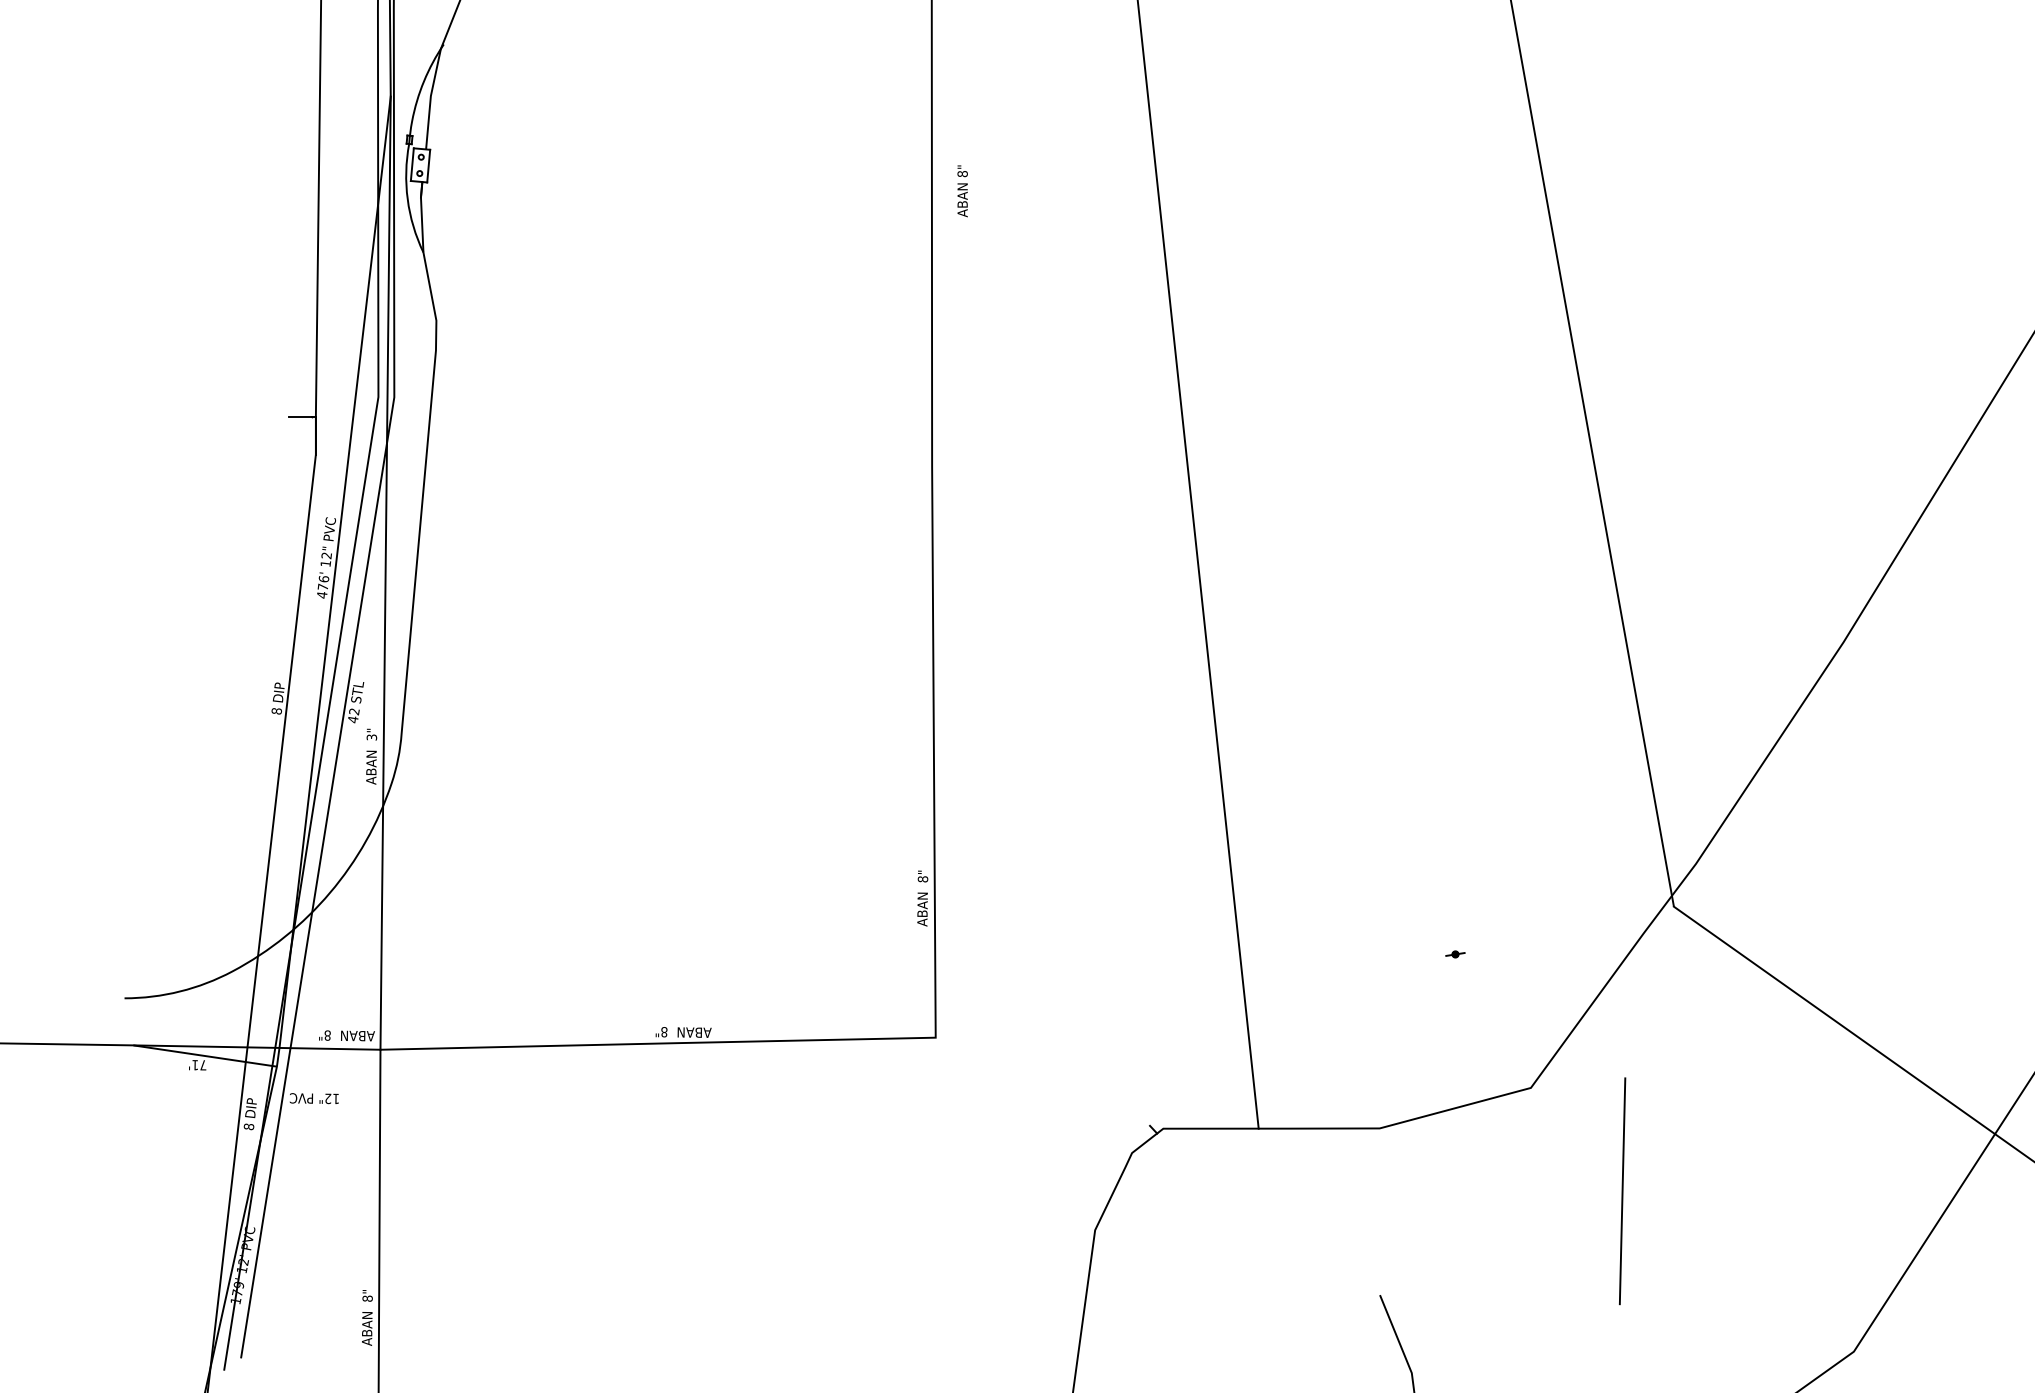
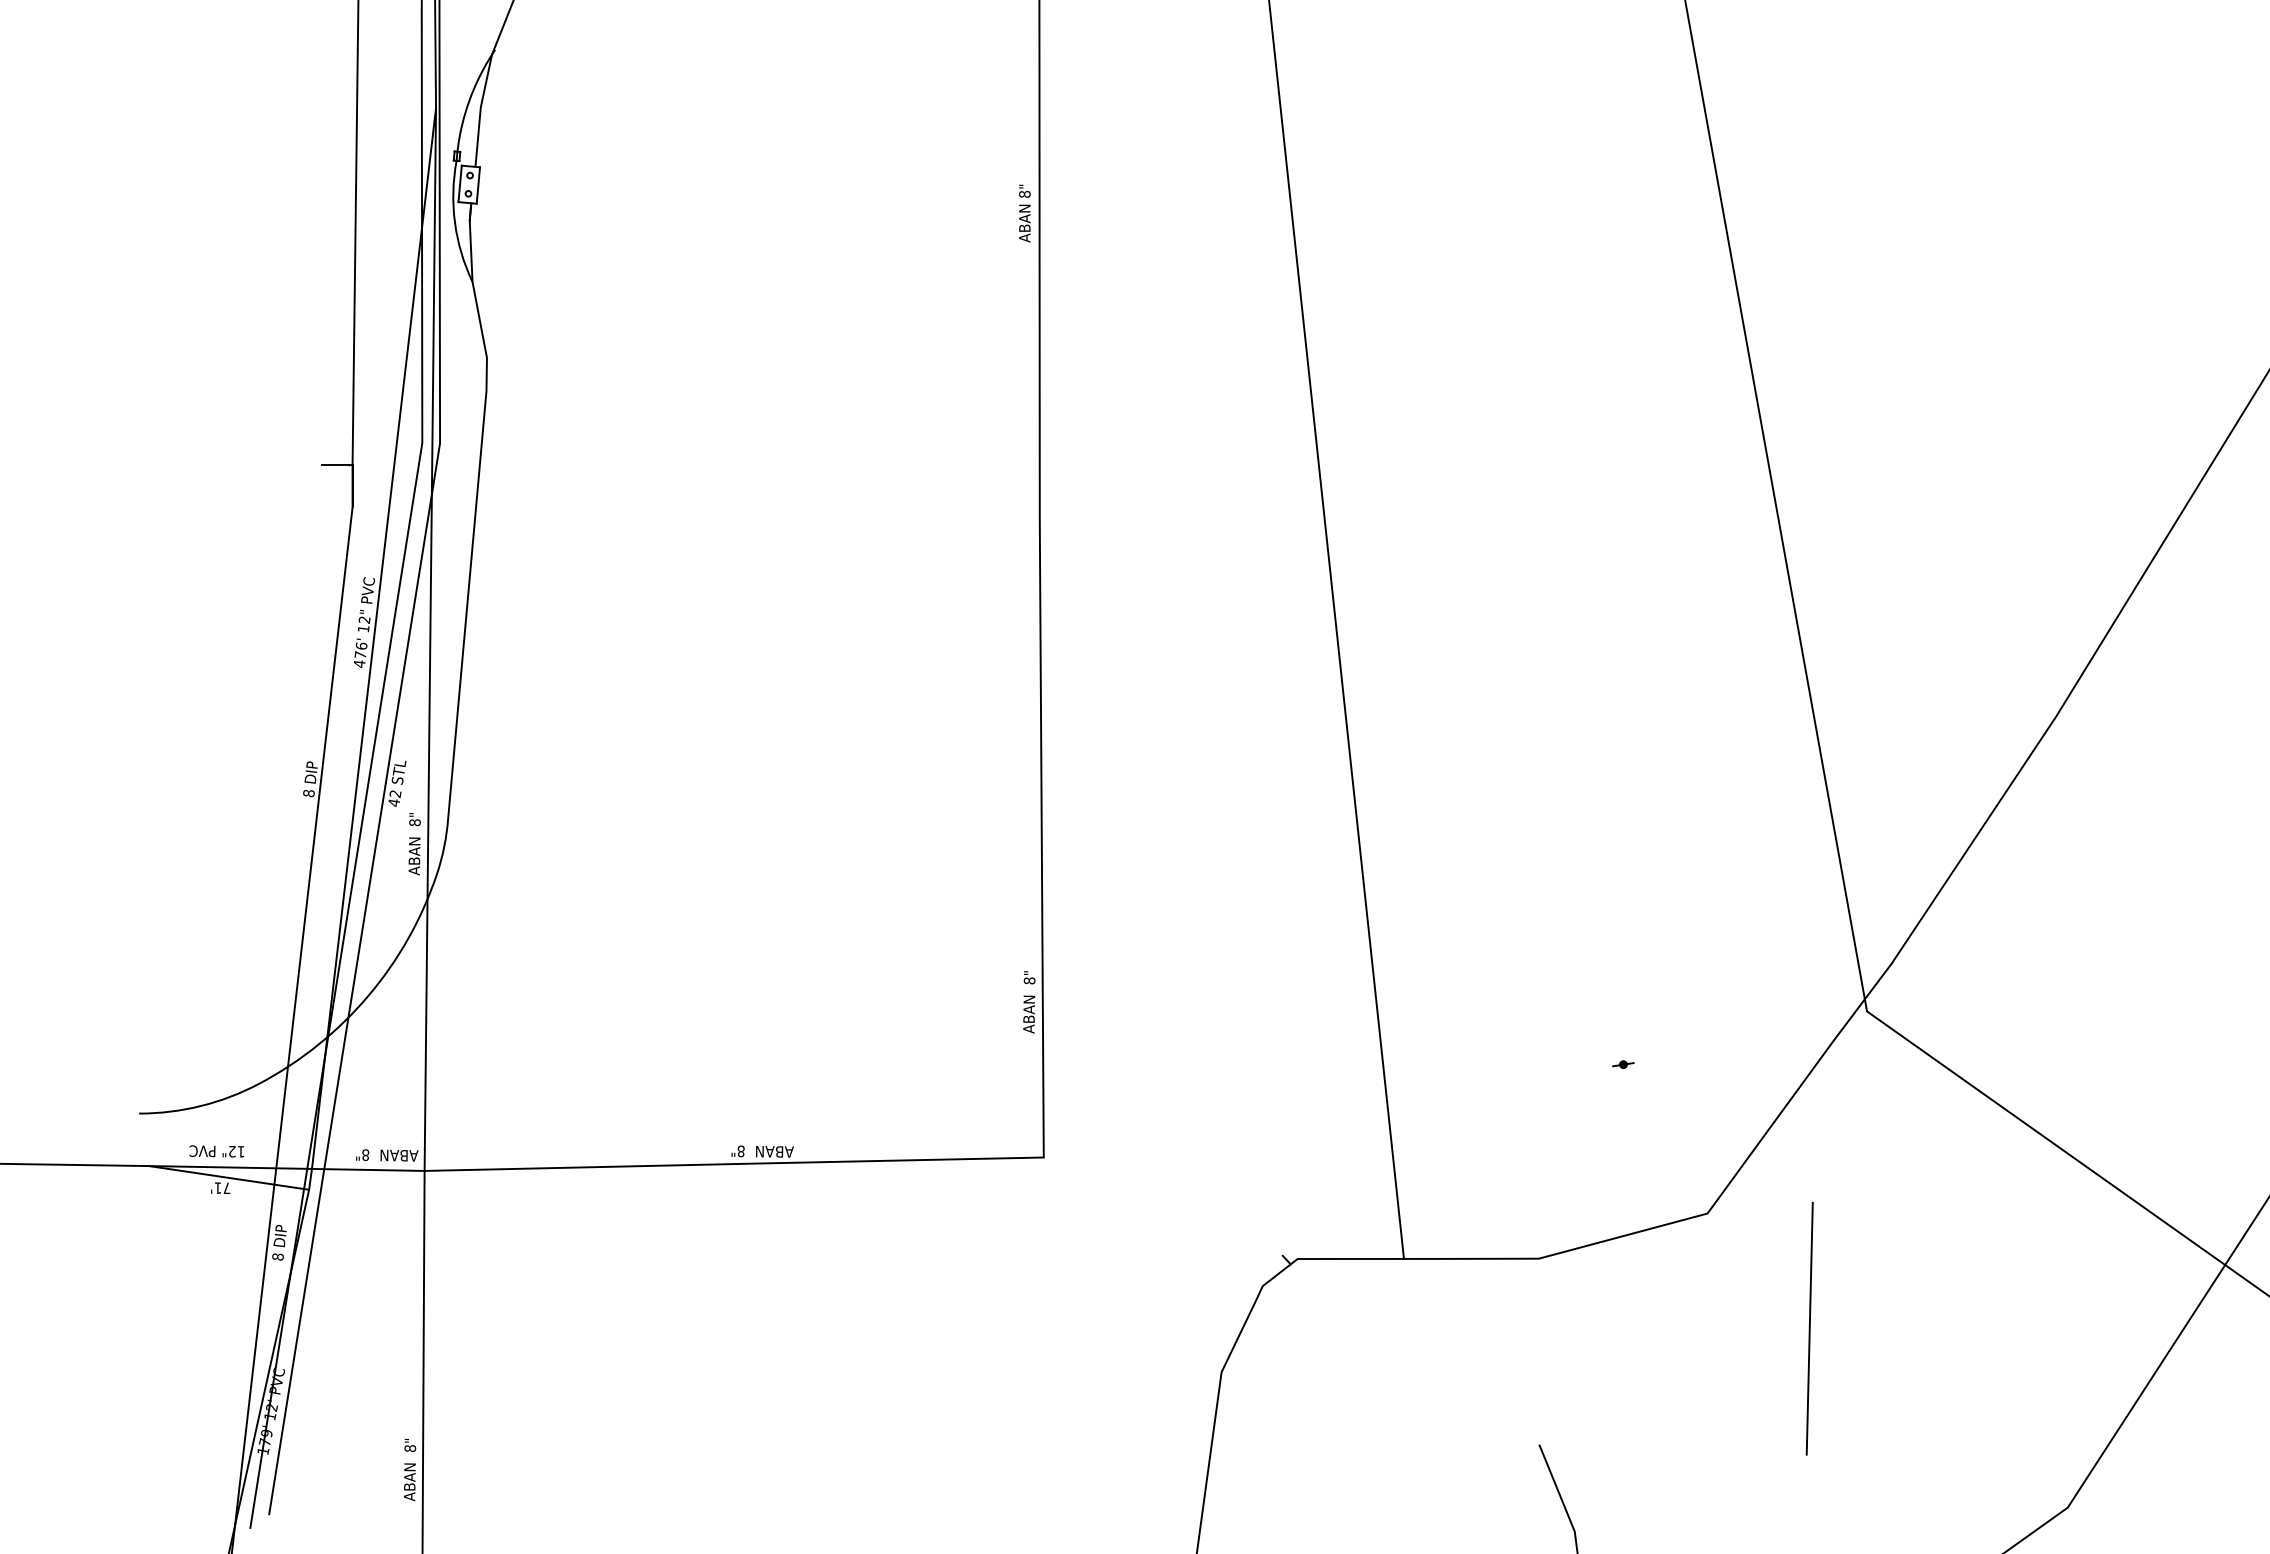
text: (962, 191) -> (1024, 213), moved
text: (371, 737) -> (414, 822), 3" -> 8"
text: (314, 1098) -> (216, 1151), moved

